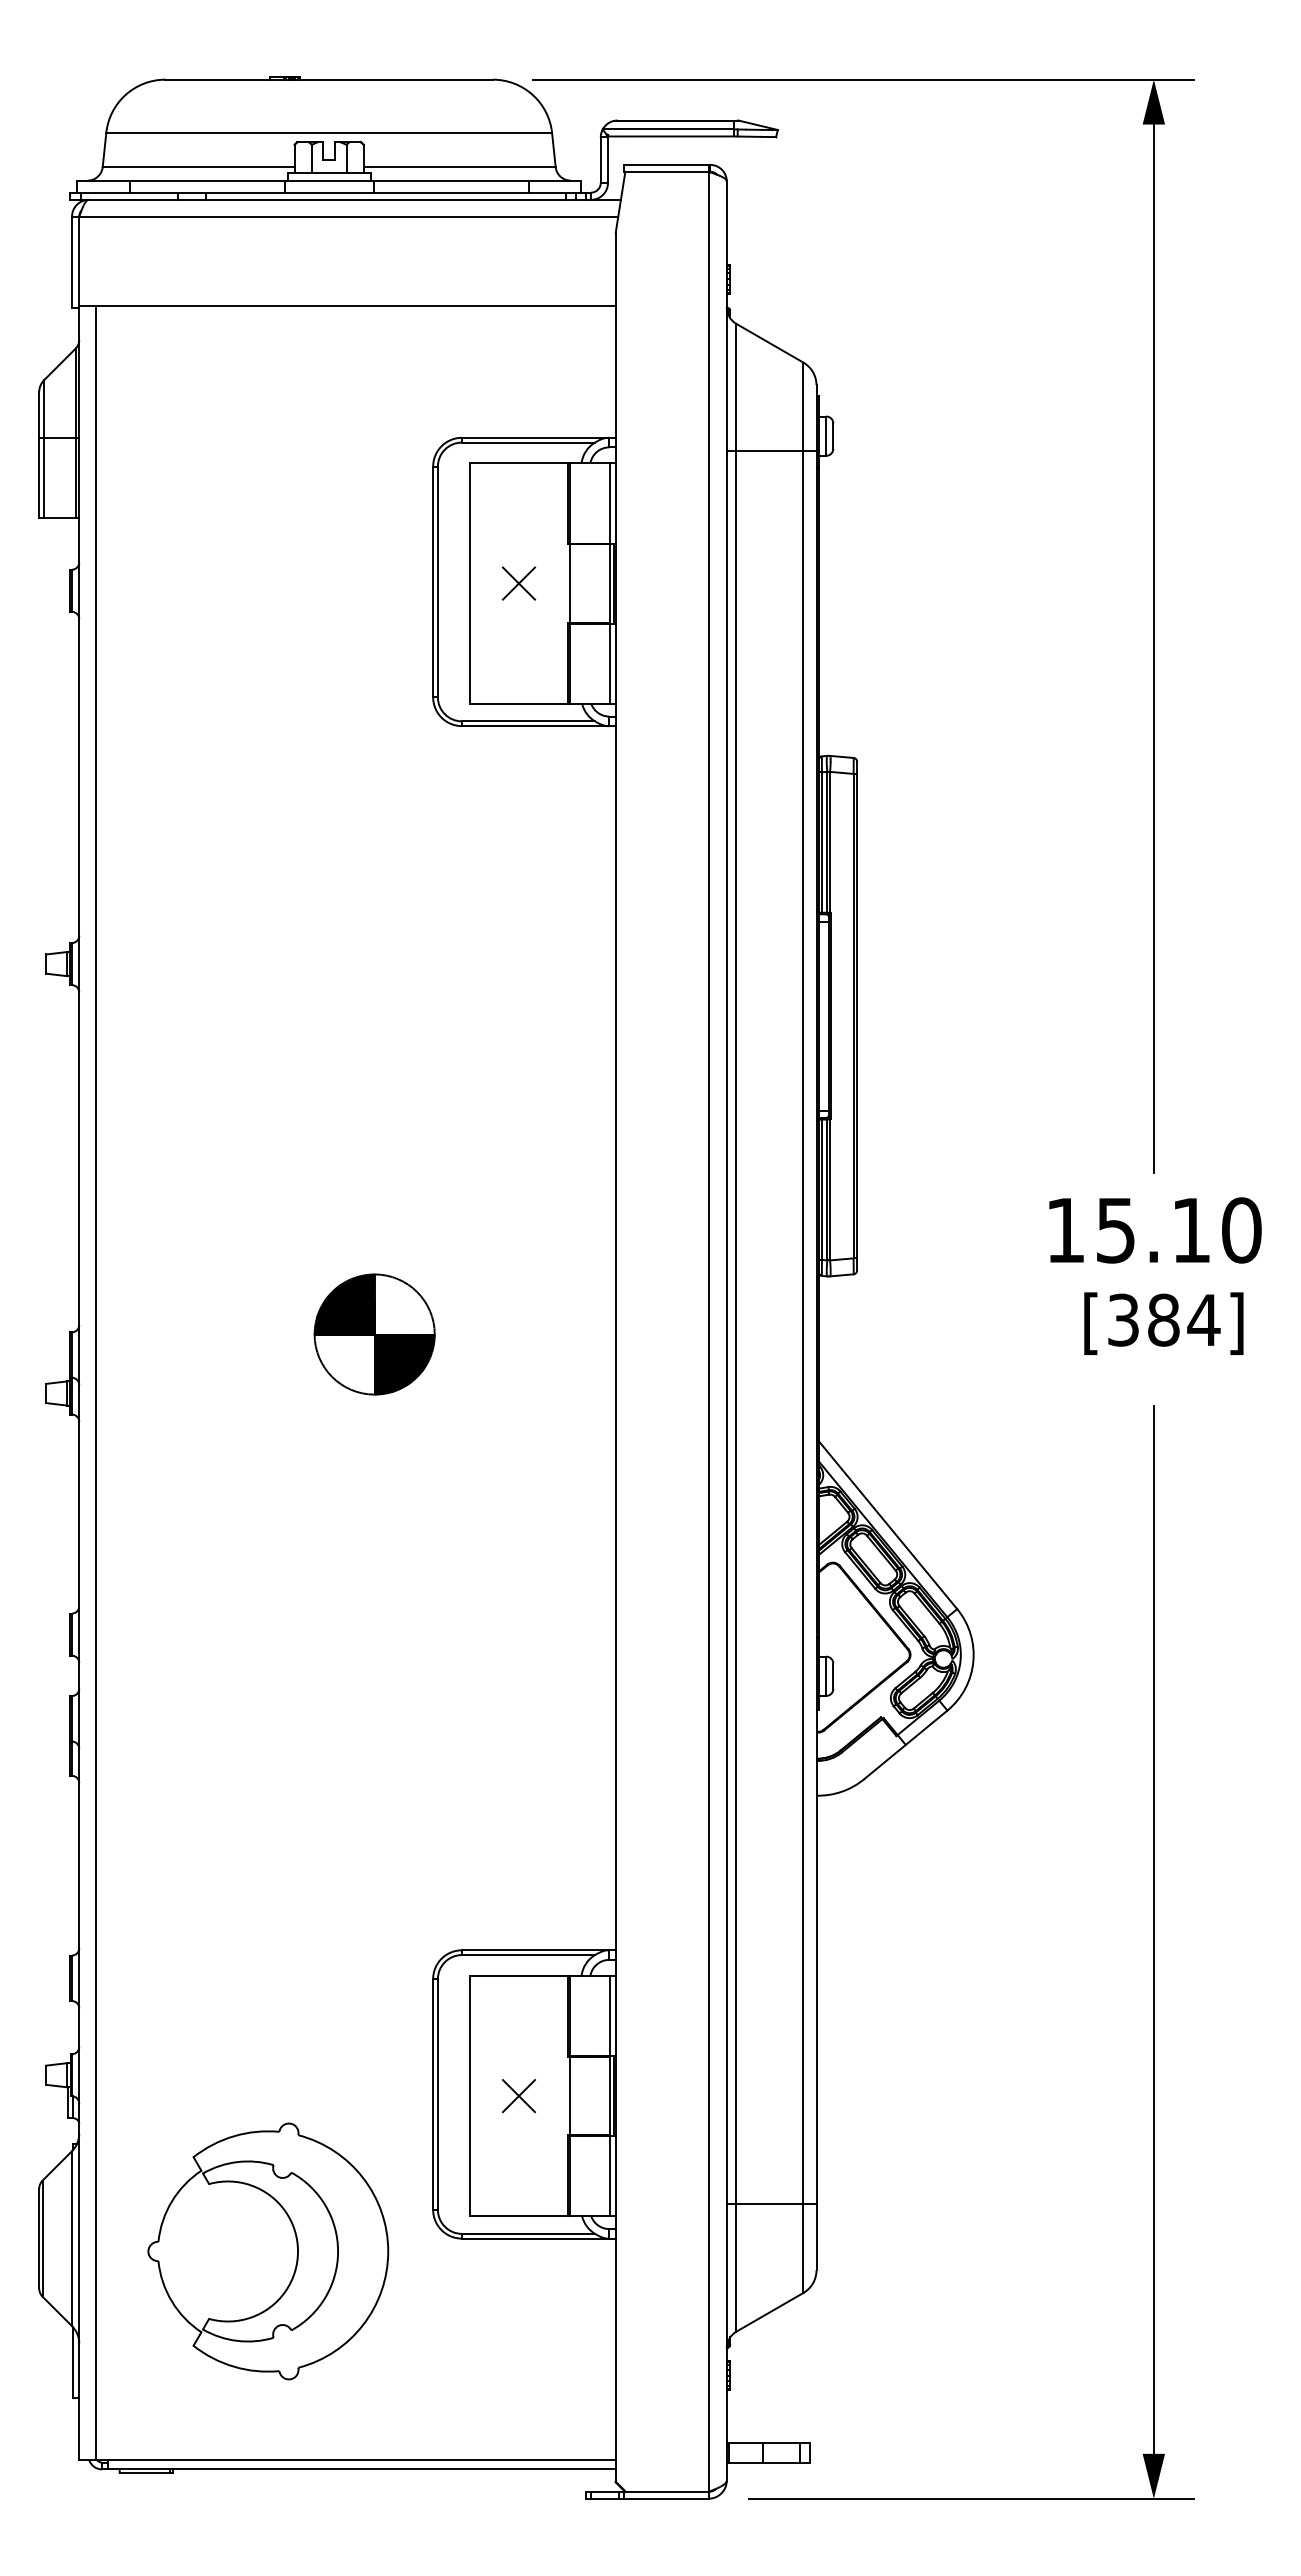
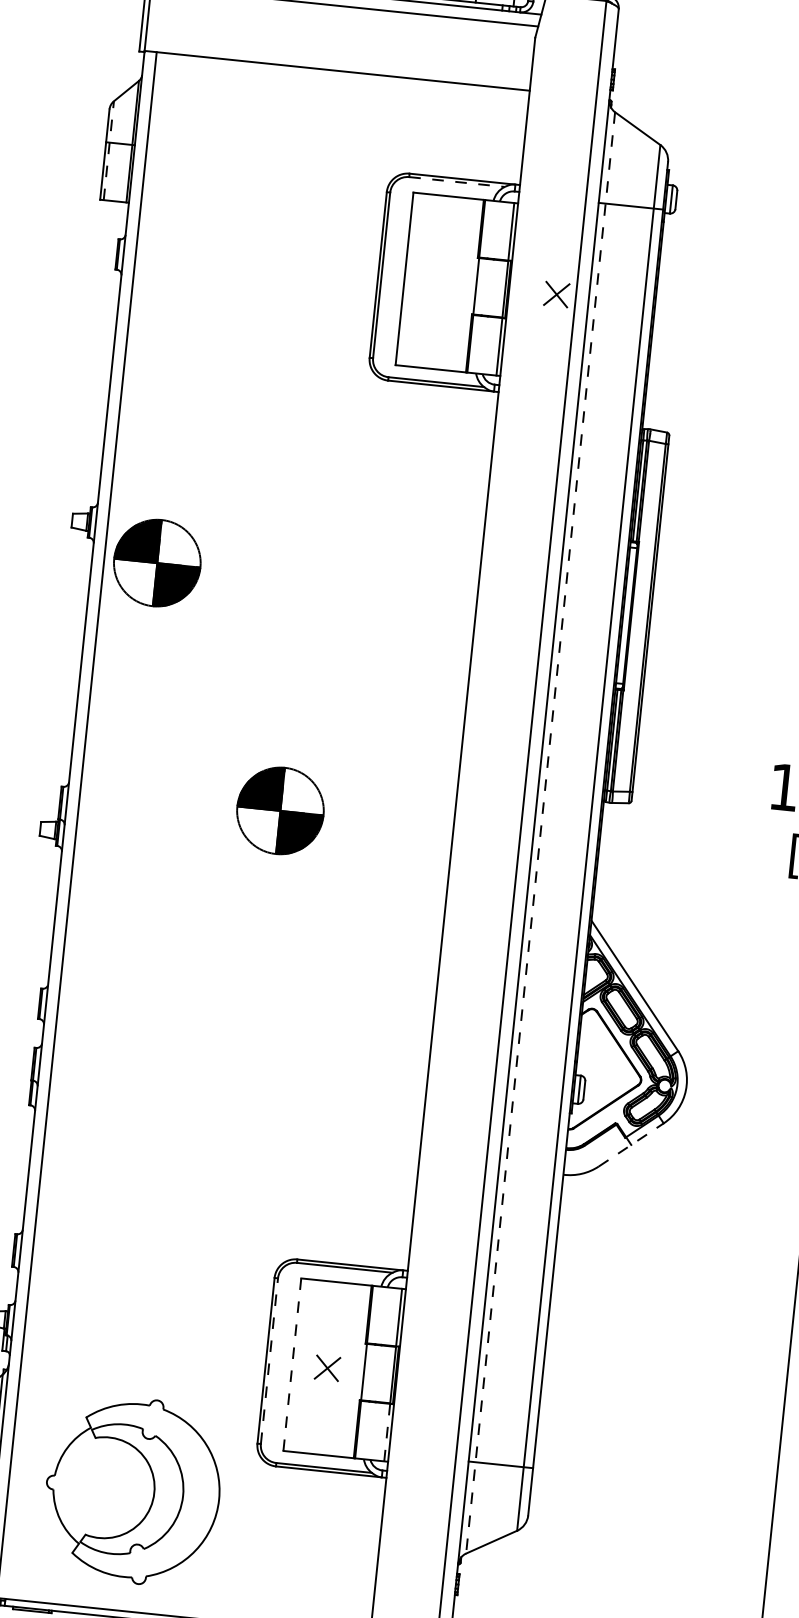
line: (528, 442) -> (457, 181), solid -> dashed
line: (44, 449) -> (109, 151), solid -> dashed
part: (518, 583) -> (556, 294), moved
part: (169, 1010) -> (157, 563), added
line: (736, 1327) -> (540, 832), solid -> dashed
line: (905, 1744) -> (631, 1144), solid -> dashed
line: (437, 2093) -> (269, 1360), solid -> dashed
line: (469, 2095) -> (292, 1364), solid -> dashed
line: (610, 2176) -> (387, 1432), solid -> dashed
part: (268, 2251) -> (133, 1490), moved

